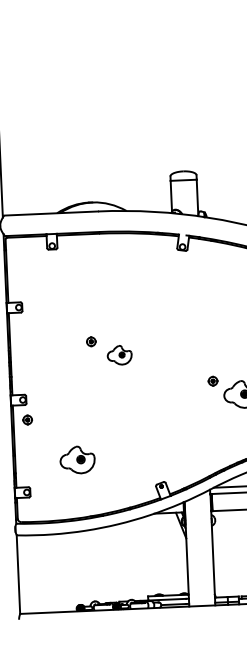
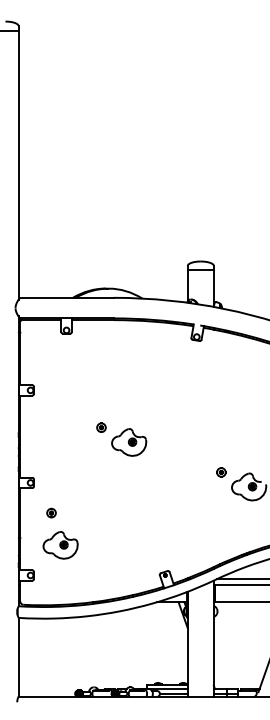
part: (119, 355) -> (129, 442), size x1.43
part: (27, 419) -> (51, 512), moved
part: (77, 460) -> (60, 545), moved

